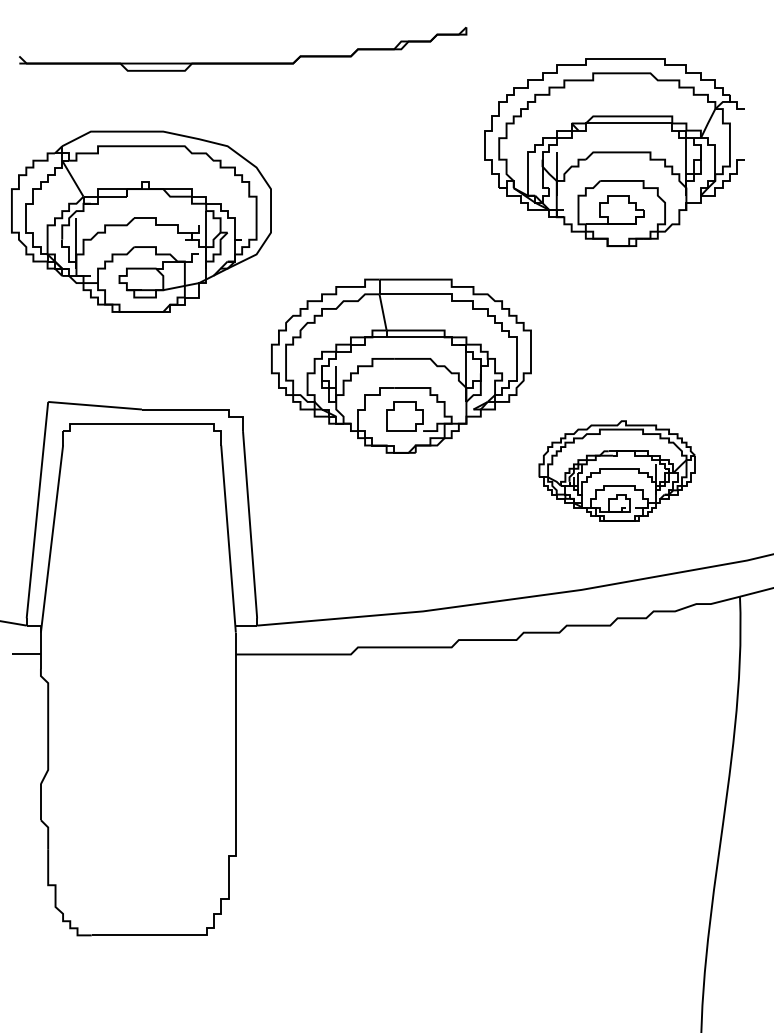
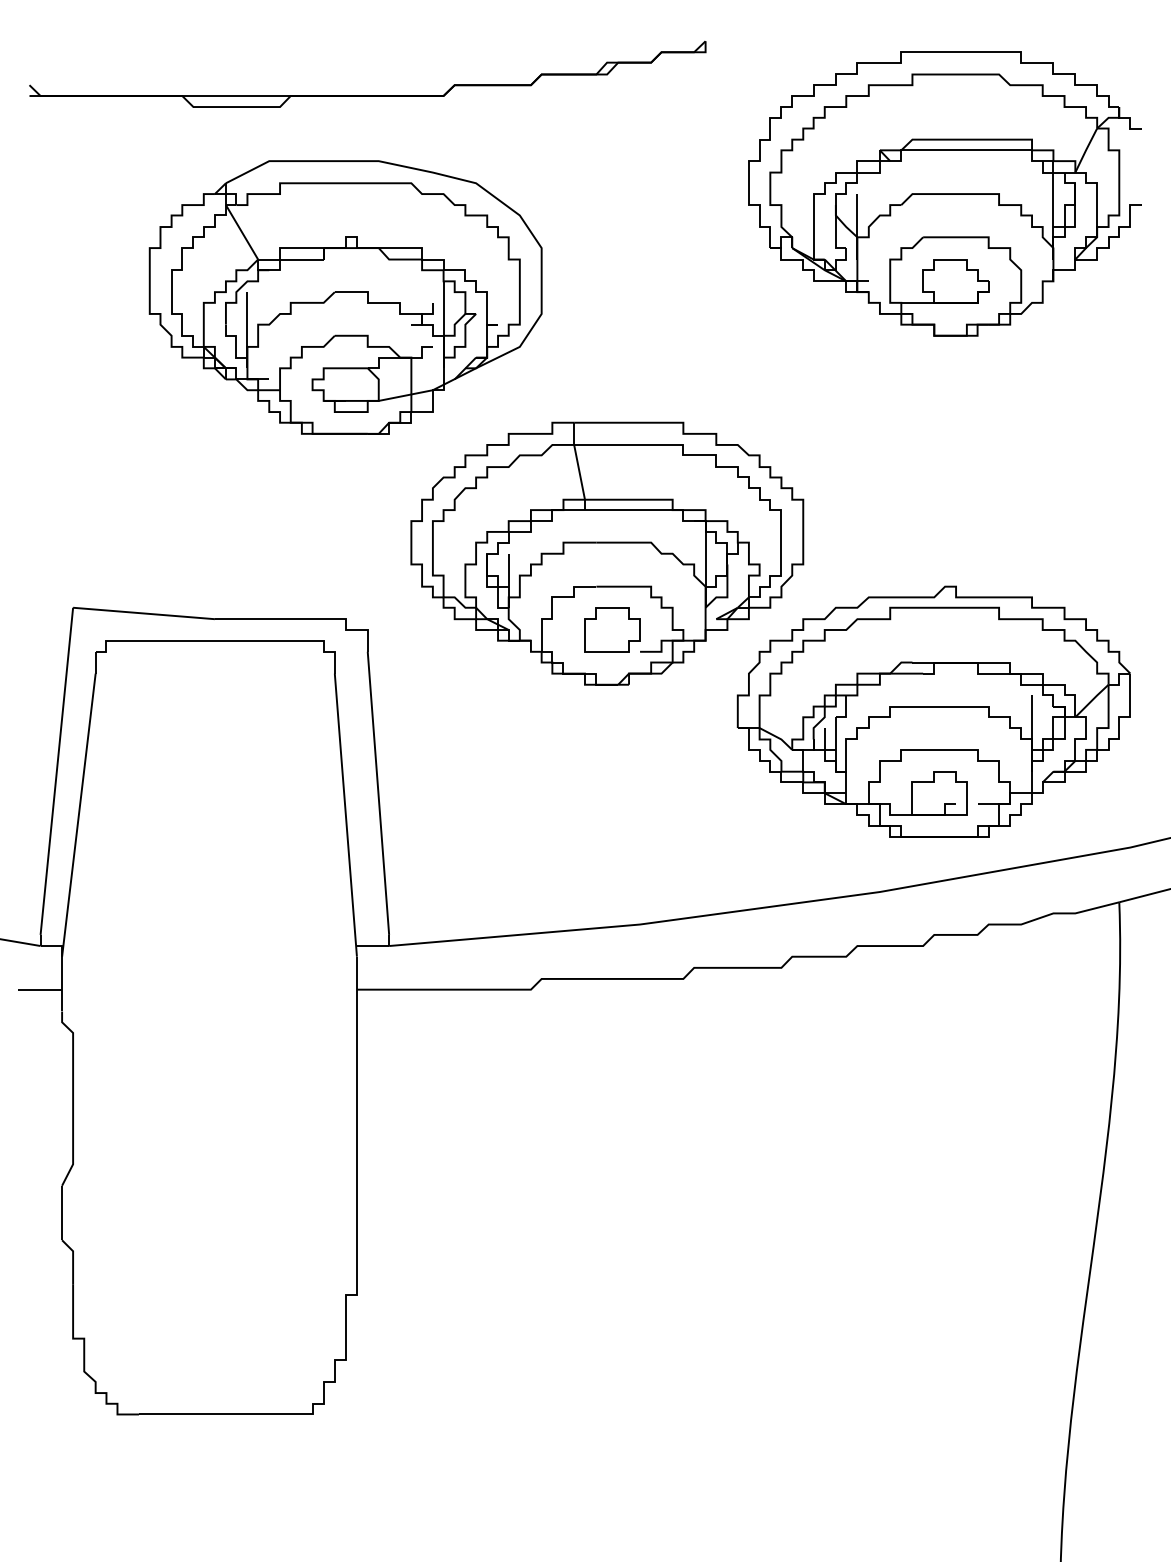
part: (614, 152) -> (944, 194), moved
part: (141, 221) -> (345, 297), moved
part: (616, 470) -> (932, 711), size x1.67

